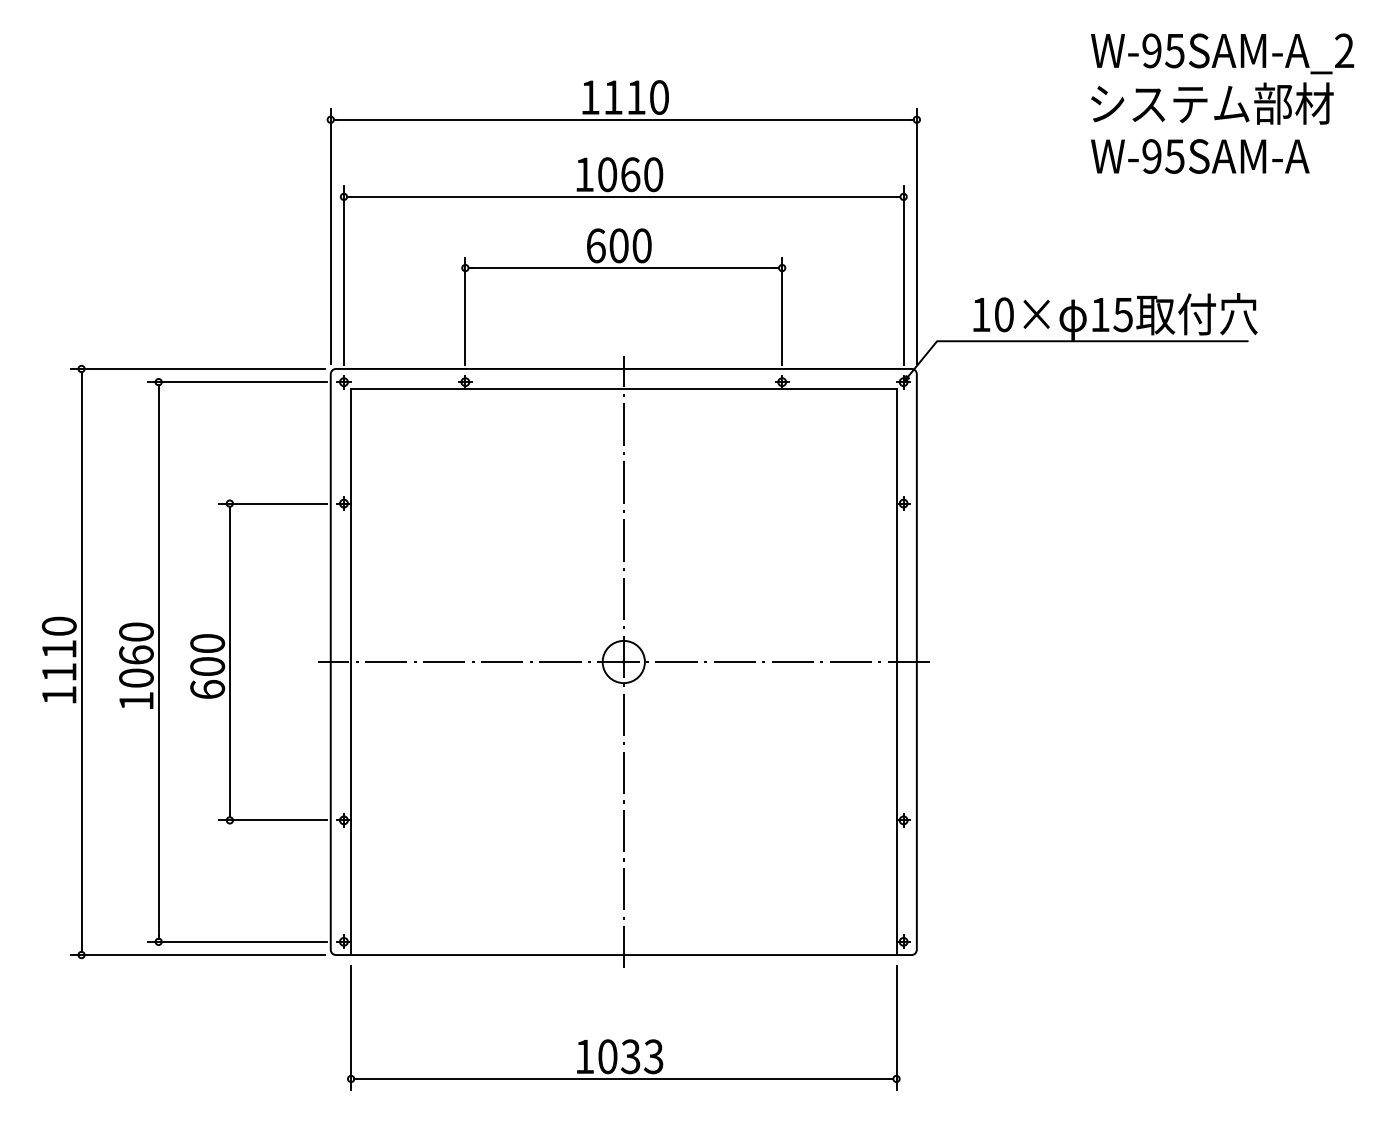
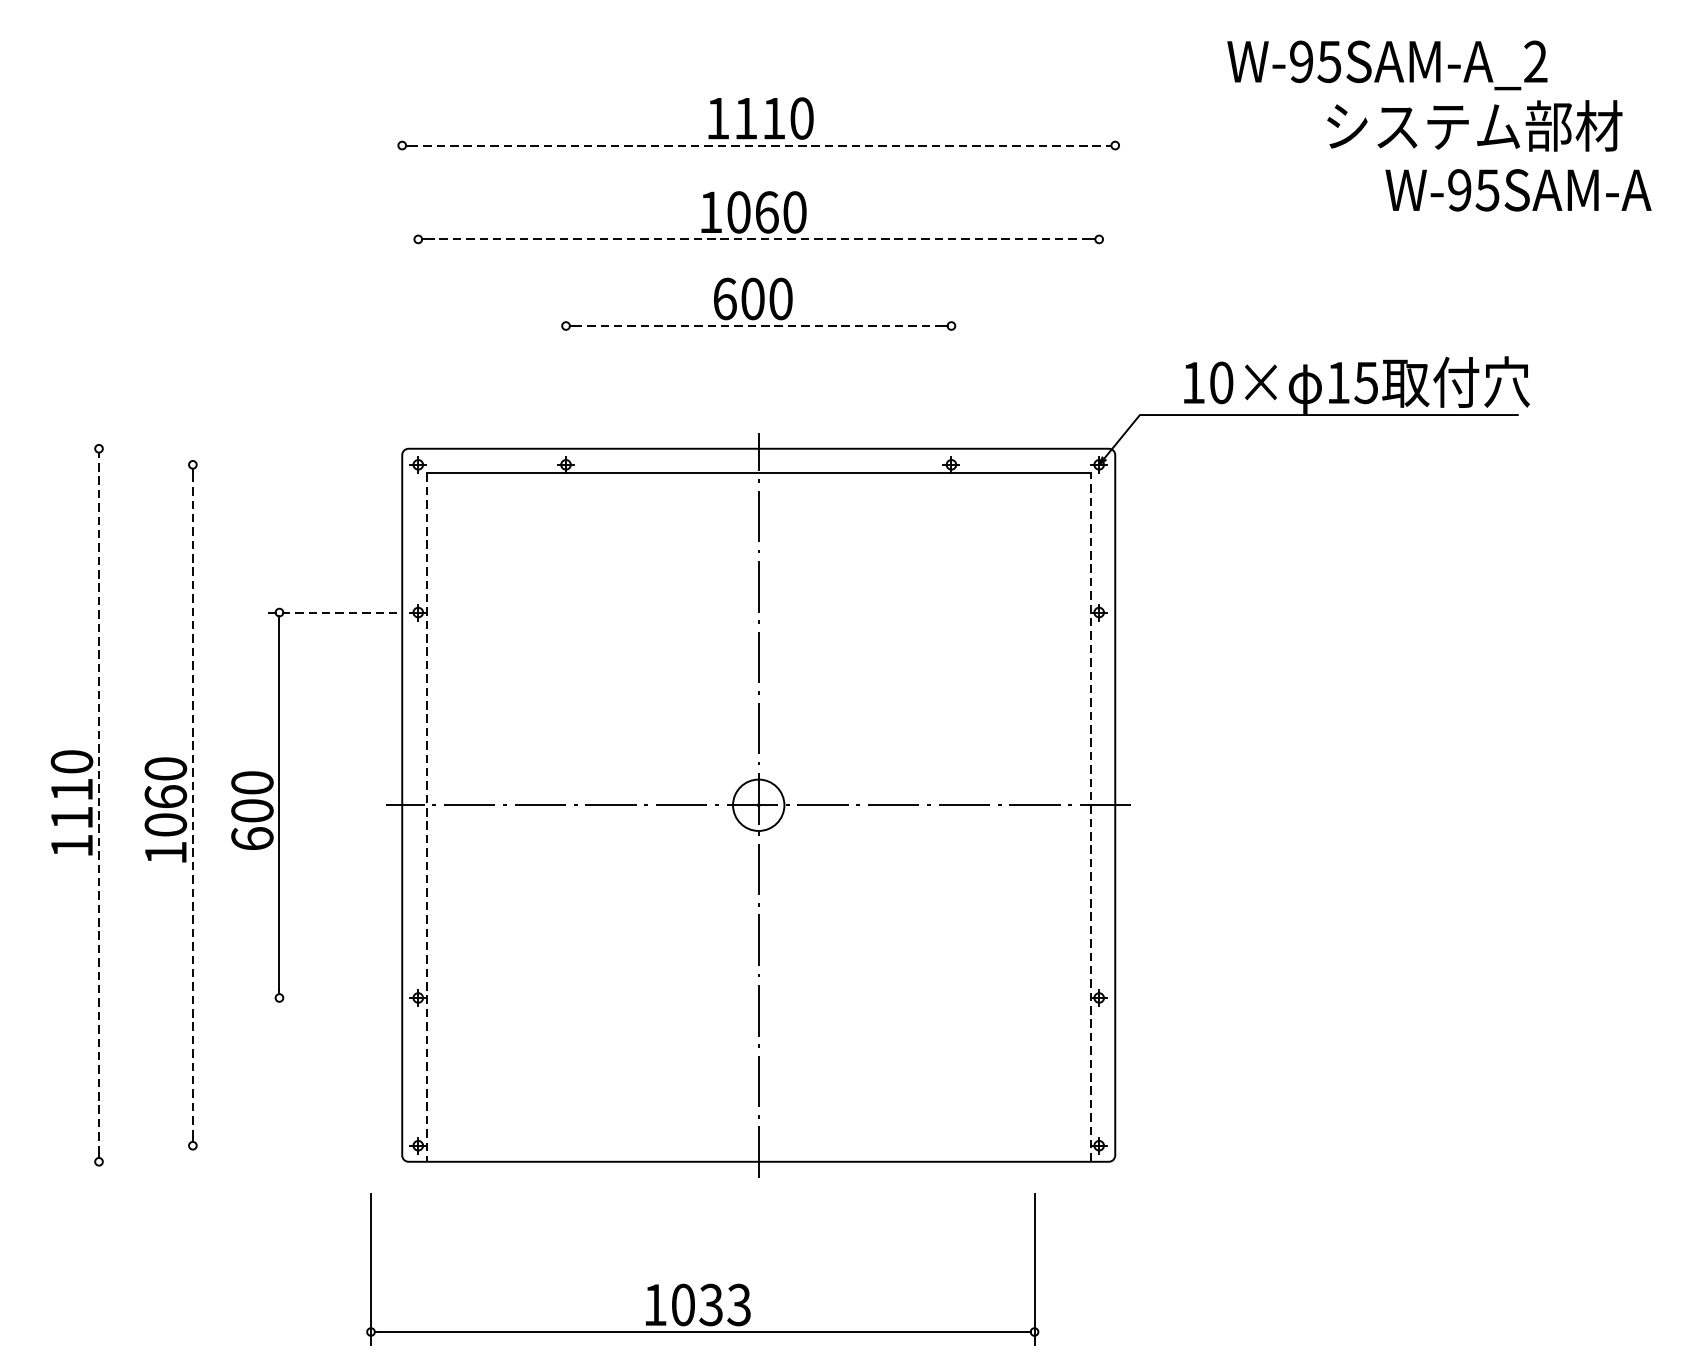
text: (1222, 53) -> (1387, 64), moved
line: (623, 119) -> (758, 145), solid -> dashed
text: (1200, 156) -> (1518, 190), moved
line: (623, 196) -> (758, 238), solid -> dashed
line: (330, 236) -> (401, 287), removed
line: (916, 236) -> (1114, 287), removed
line: (624, 268) -> (759, 326), solid -> dashed
line: (343, 275) -> (417, 335), removed
line: (903, 275) -> (1099, 335), removed
line: (465, 311) -> (566, 378), removed
line: (782, 311) -> (951, 378), removed
line: (197, 368) -> (240, 448), removed
line: (237, 382) -> (288, 465), removed
line: (273, 503) -> (332, 612), solid -> dashed
line: (81, 662) -> (98, 805), solid -> dashed
line: (158, 662) -> (192, 805), solid -> dashed
line: (351, 672) -> (427, 818), solid -> dashed
line: (896, 672) -> (1090, 818), solid -> dashed
line: (272, 820) -> (331, 998), removed
line: (237, 941) -> (288, 1145), removed
line: (197, 955) -> (240, 1162), removed
part: (627, 1039) -> (707, 1284), moved

